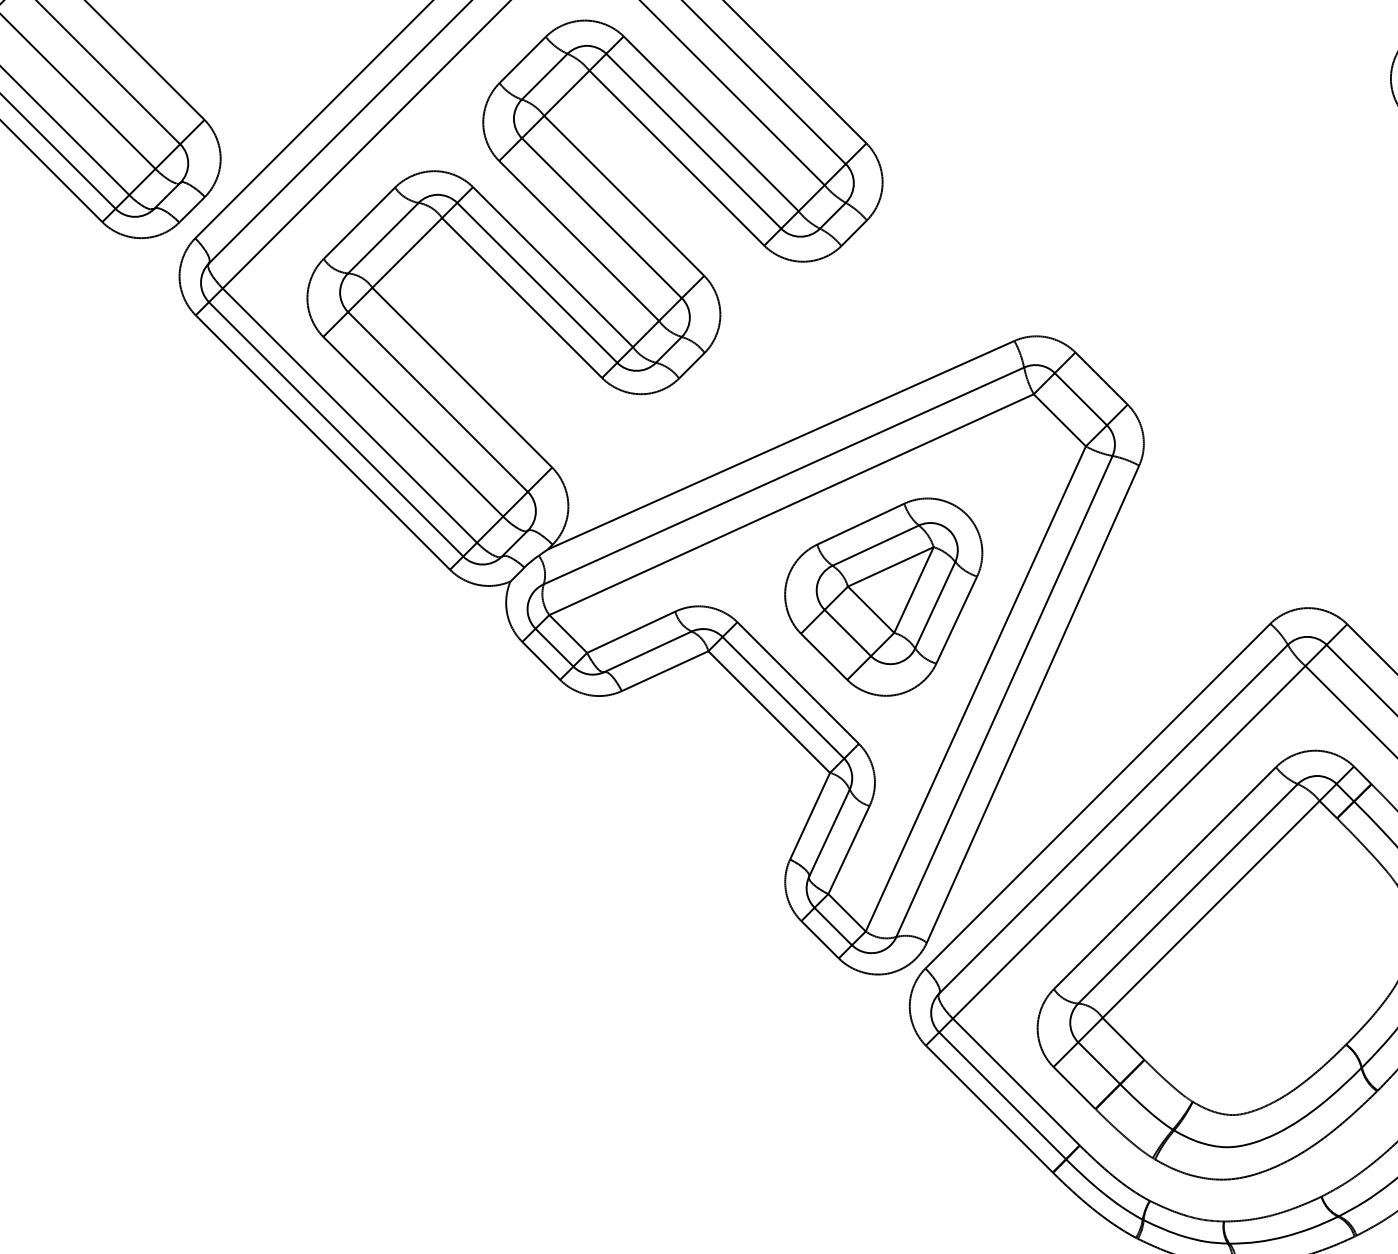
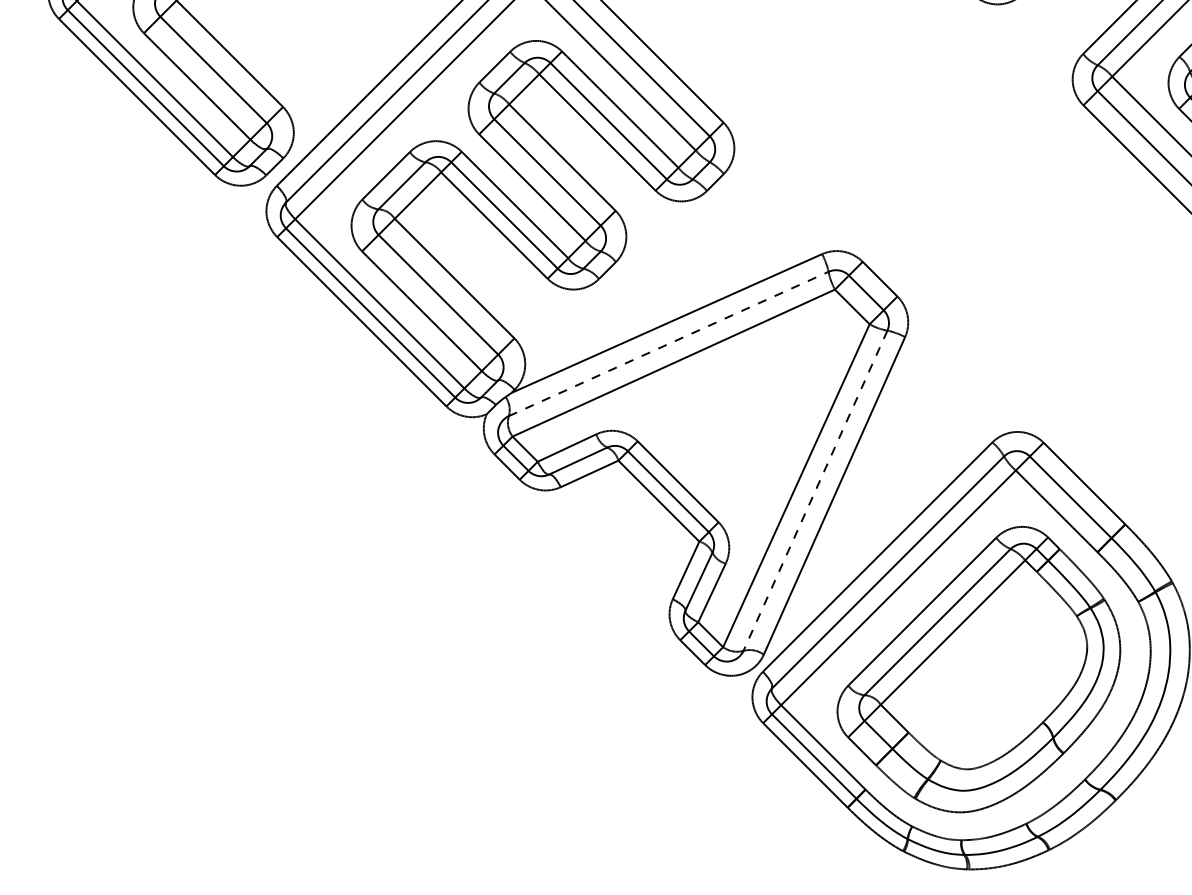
line: (785, 475) -> (669, 343), solid -> dashed
part: (882, 596) -> (734, 424), removed
line: (1004, 696) -> (815, 490), solid -> dashed

